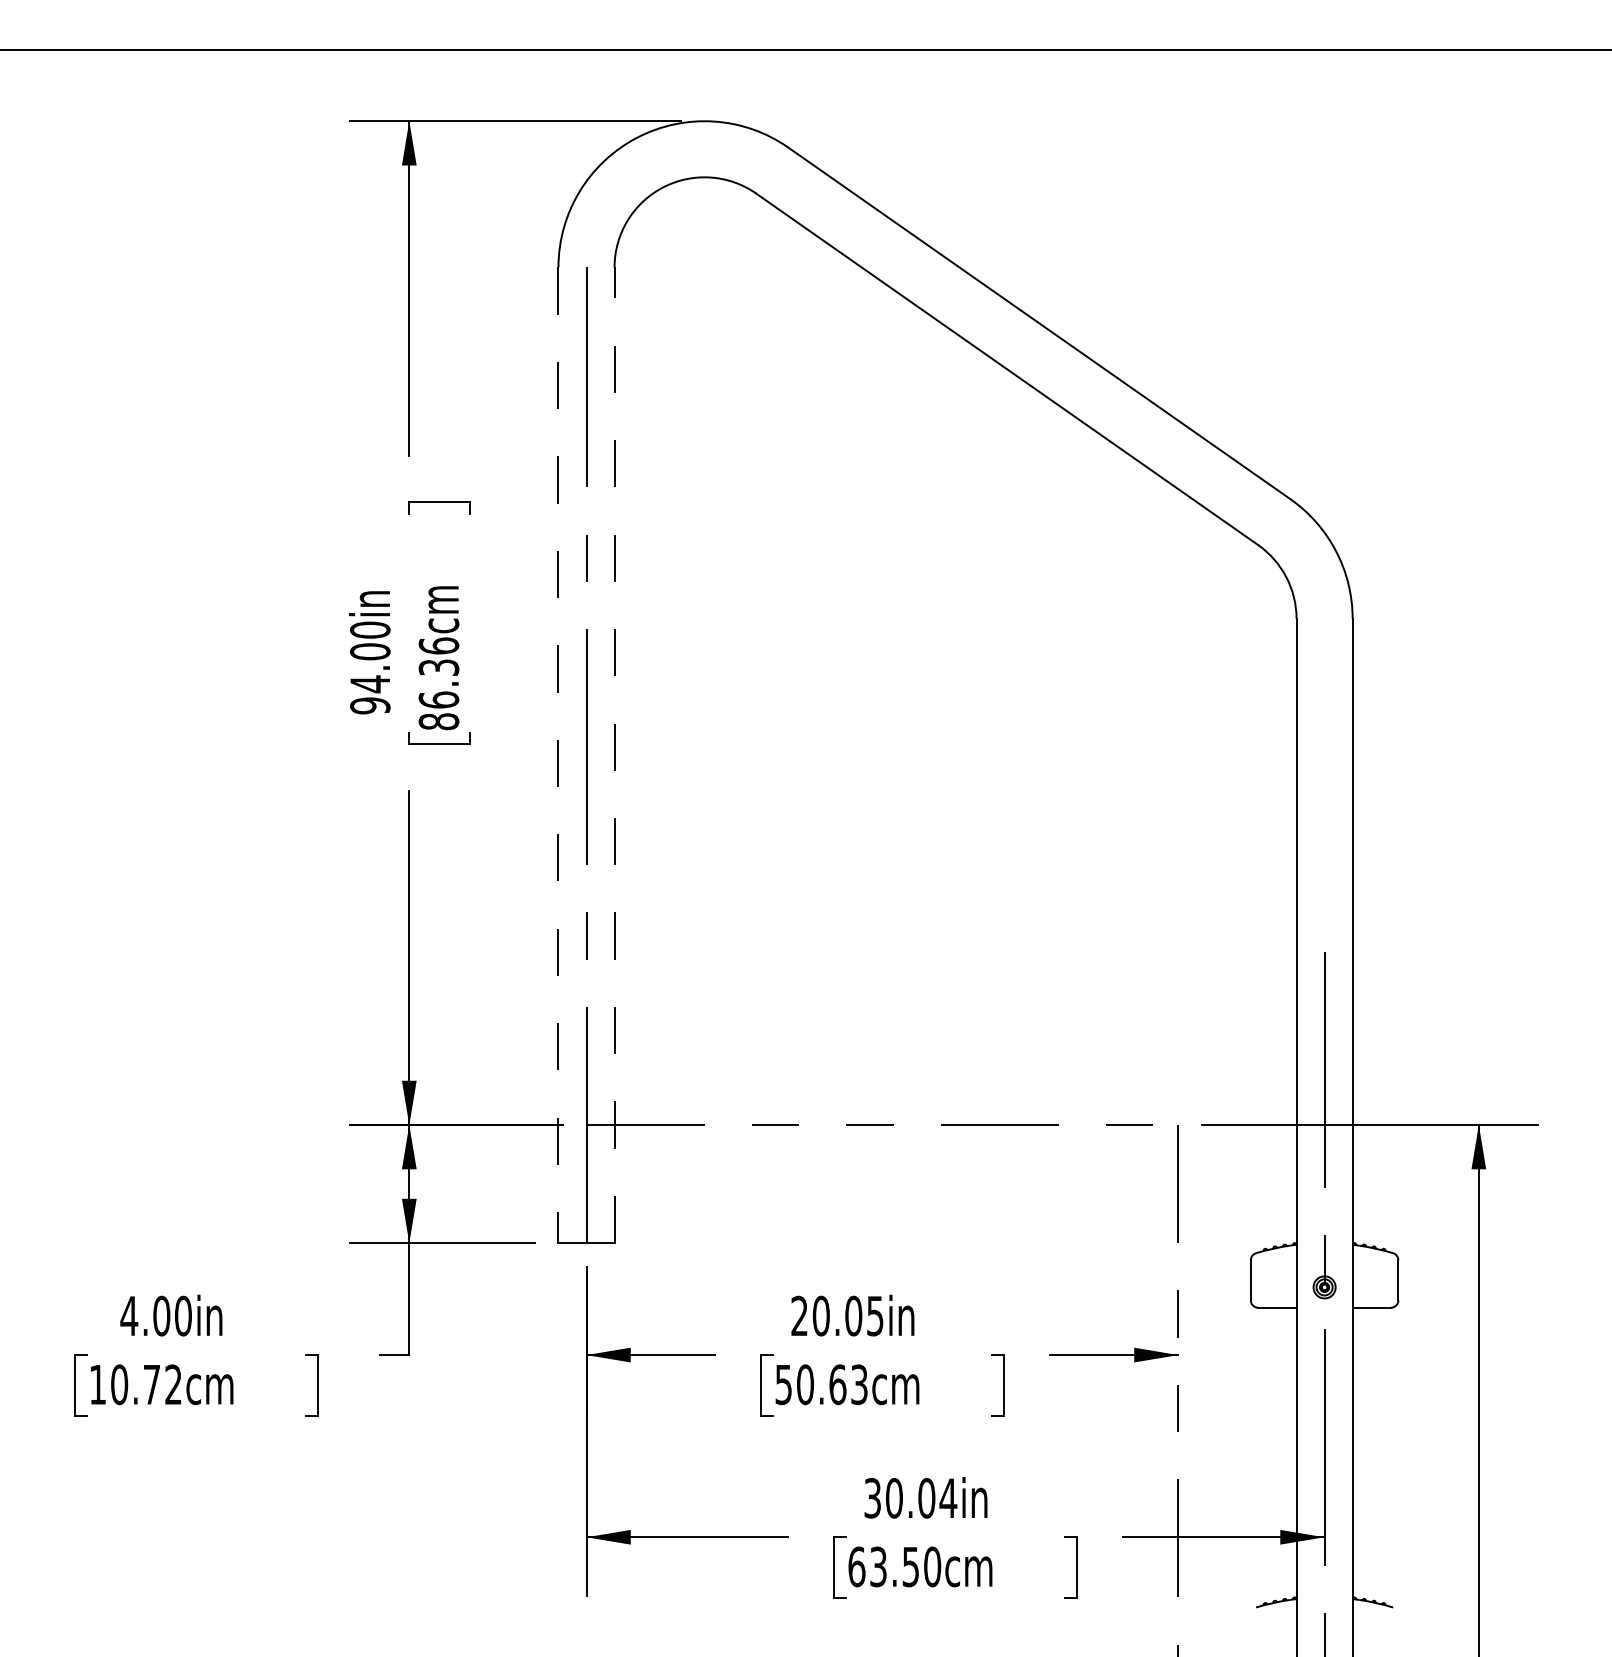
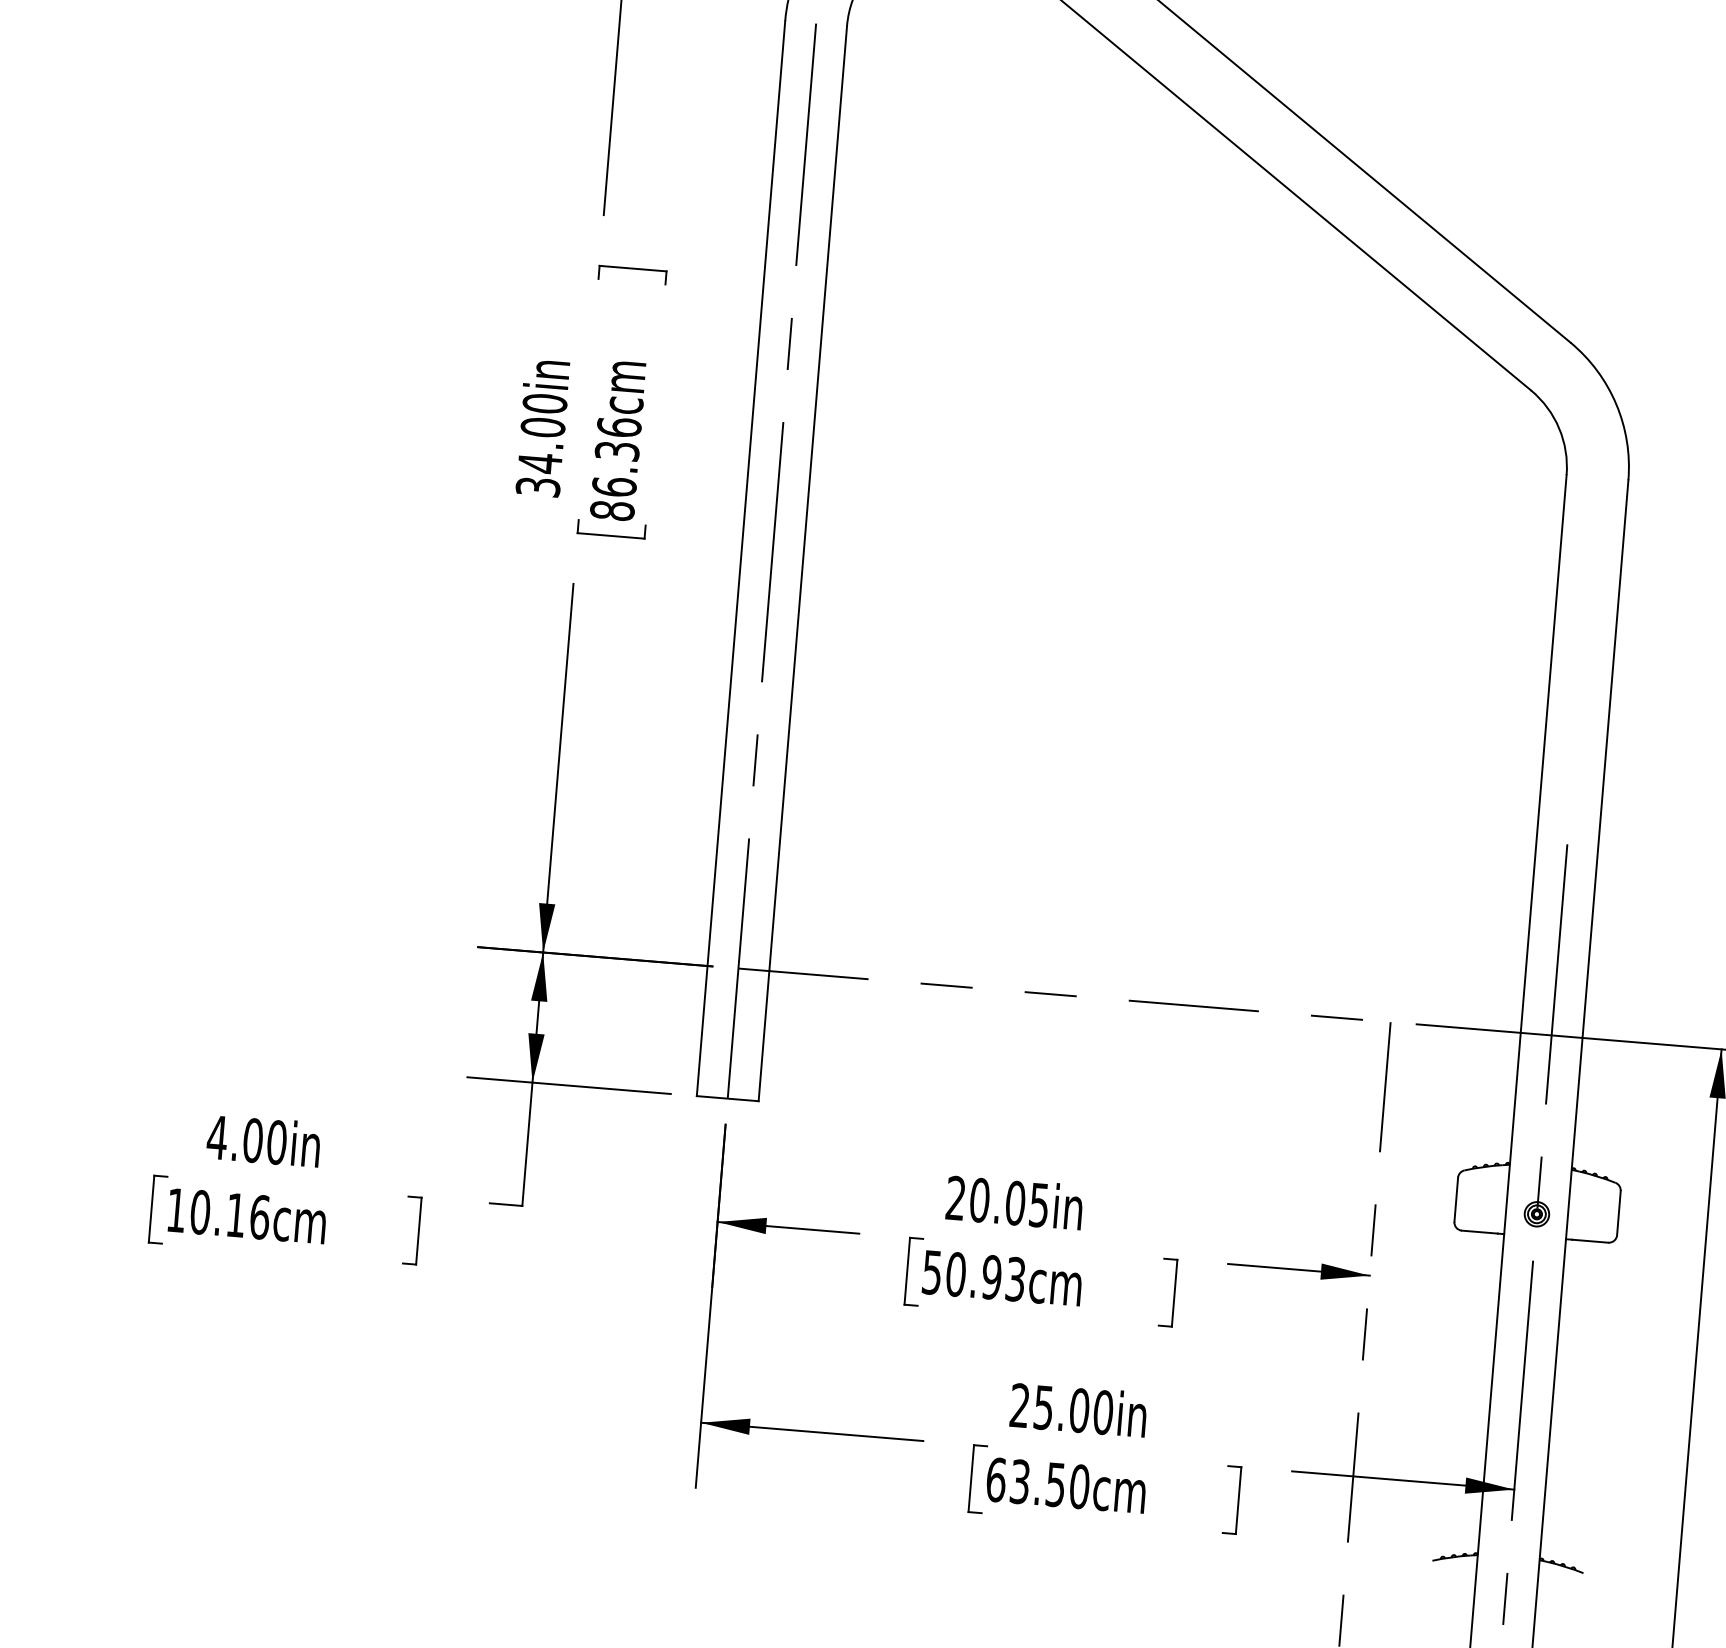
text: (370, 705) -> (538, 486), 94.00in -> 34.00in
line: (558, 755) -> (741, 558), dashed -> solid
line: (614, 755) -> (802, 563), dashed -> solid
text: (163, 1384) -> (248, 1216), 10.72cm -> 10.16cm
text: (837, 1384) -> (991, 1277), 50.63cm -> 50.93cm
text: (910, 1498) -> (1061, 1409), 30.04in -> 25.00in

